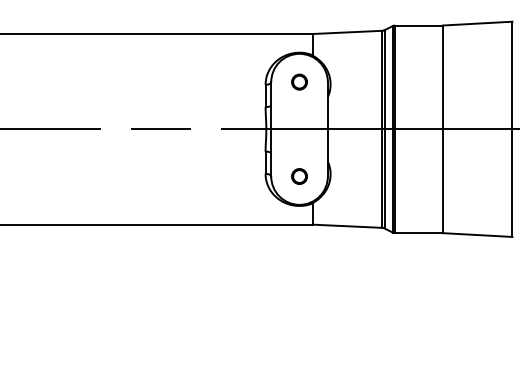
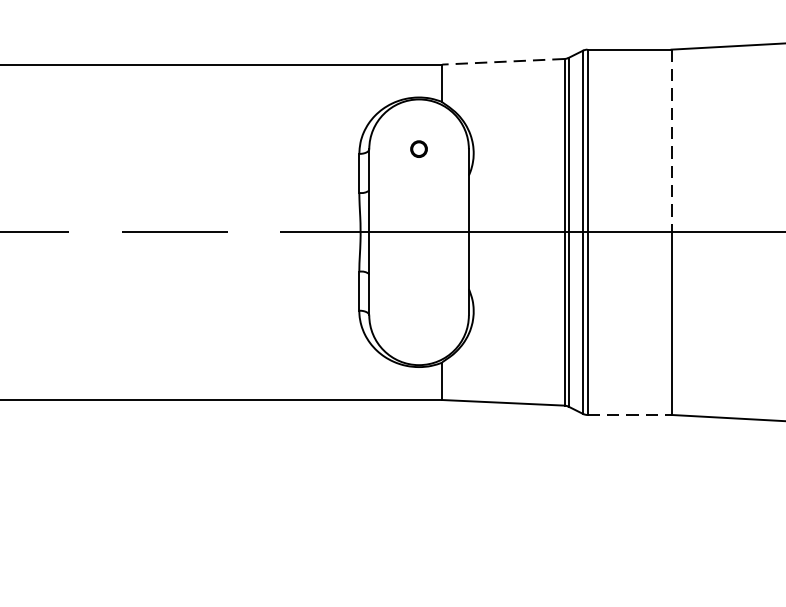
line: (347, 32) -> (503, 61), solid -> dashed
line: (443, 77) -> (672, 141), solid -> dashed
circle: (299, 81) -> (418, 148), size x0.6
circle: (299, 176) -> (418, 315), removed
line: (419, 233) -> (630, 415), solid -> dashed

